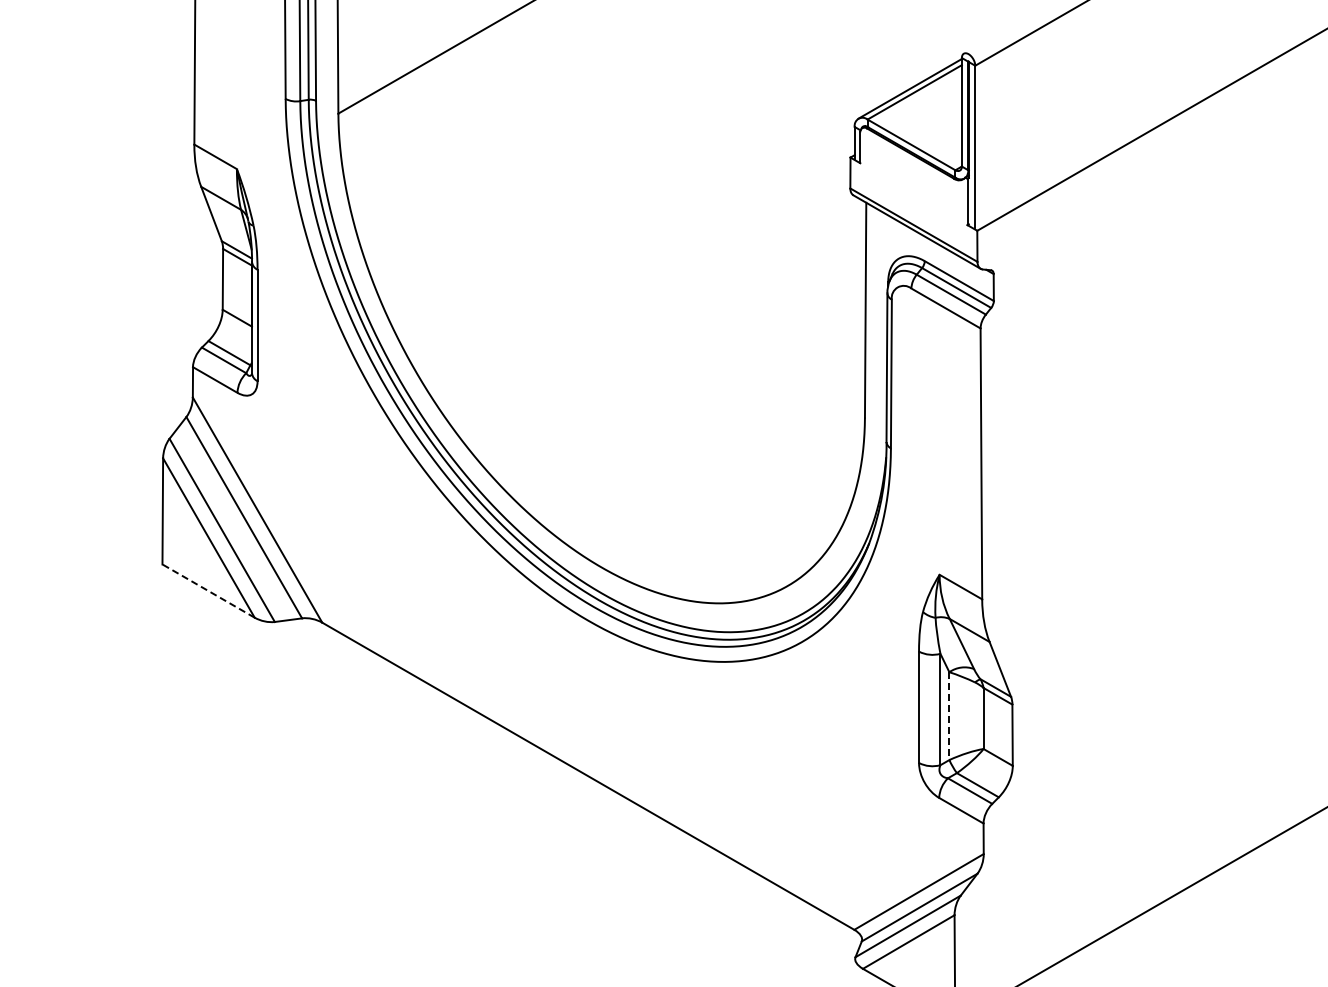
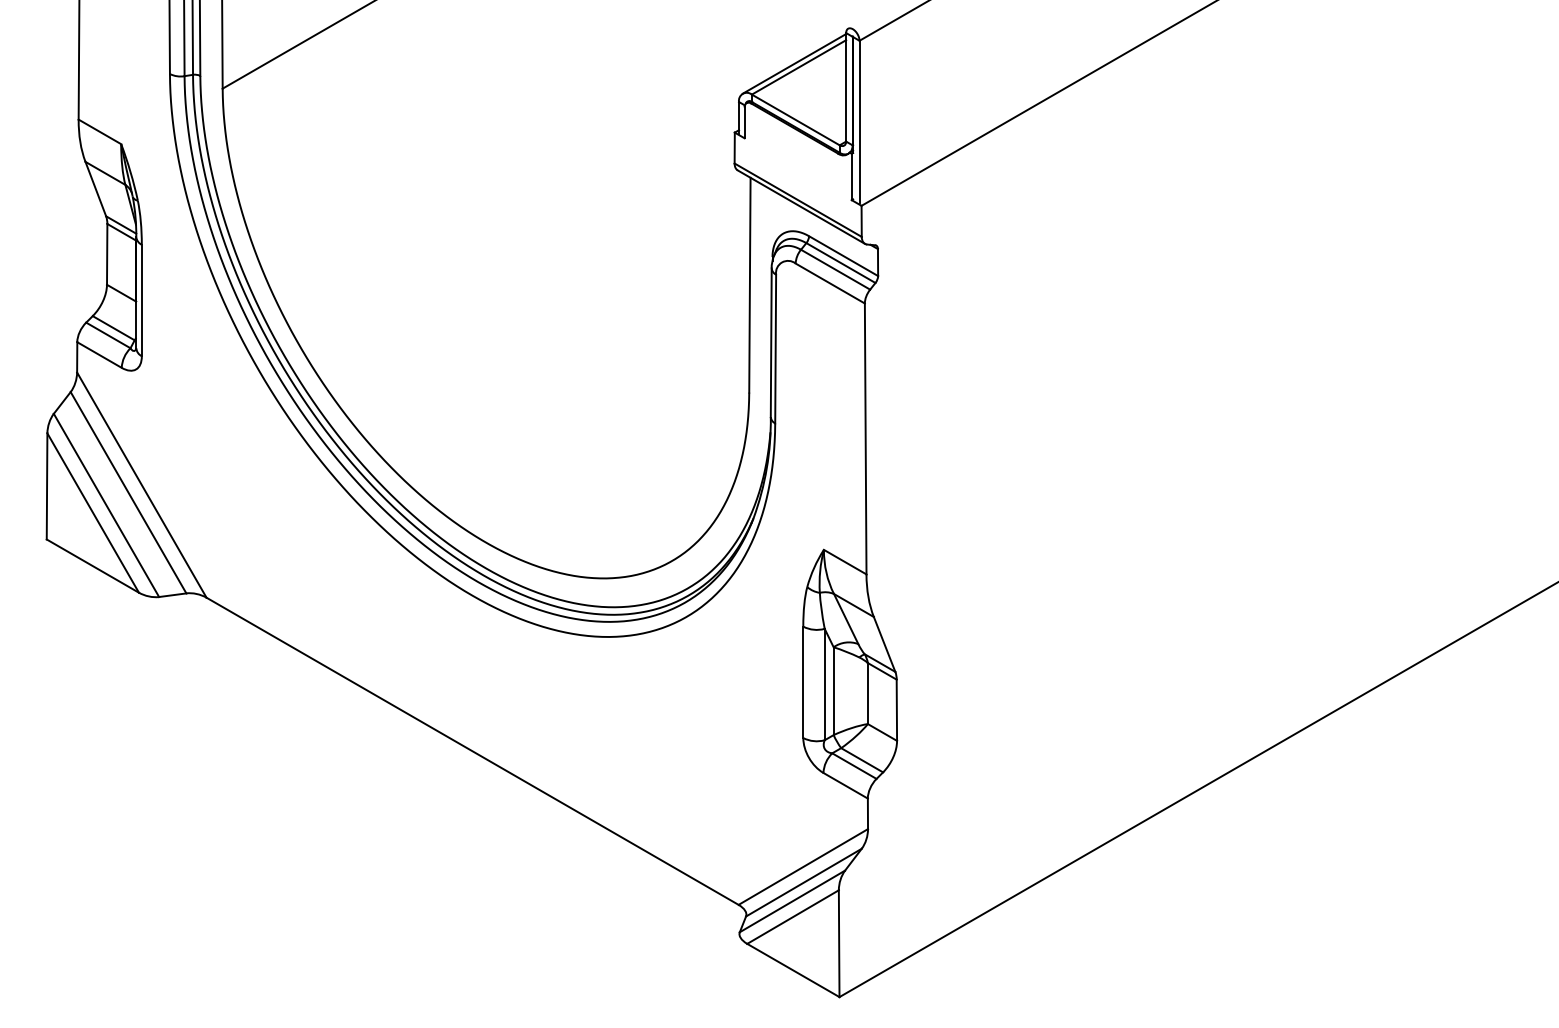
line: (208, 590) -> (92, 565), dashed -> solid
line: (949, 716) -> (833, 691), dashed -> solid

